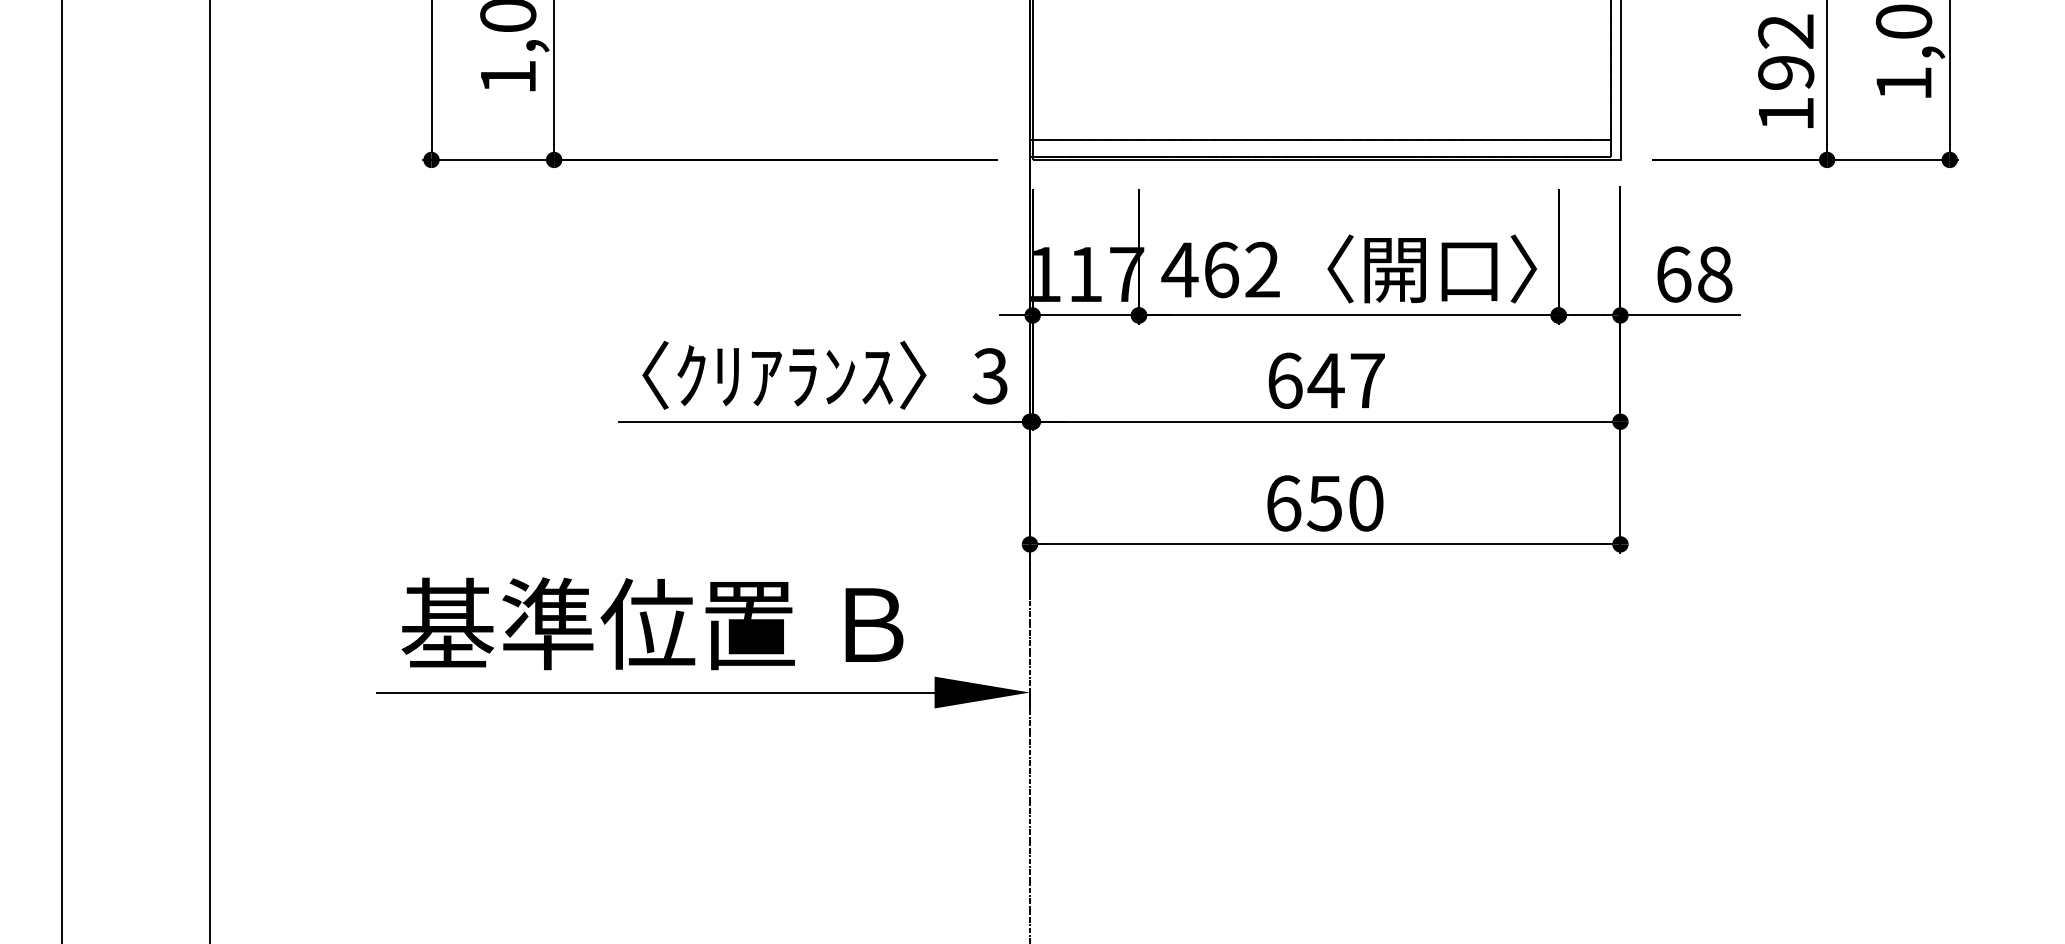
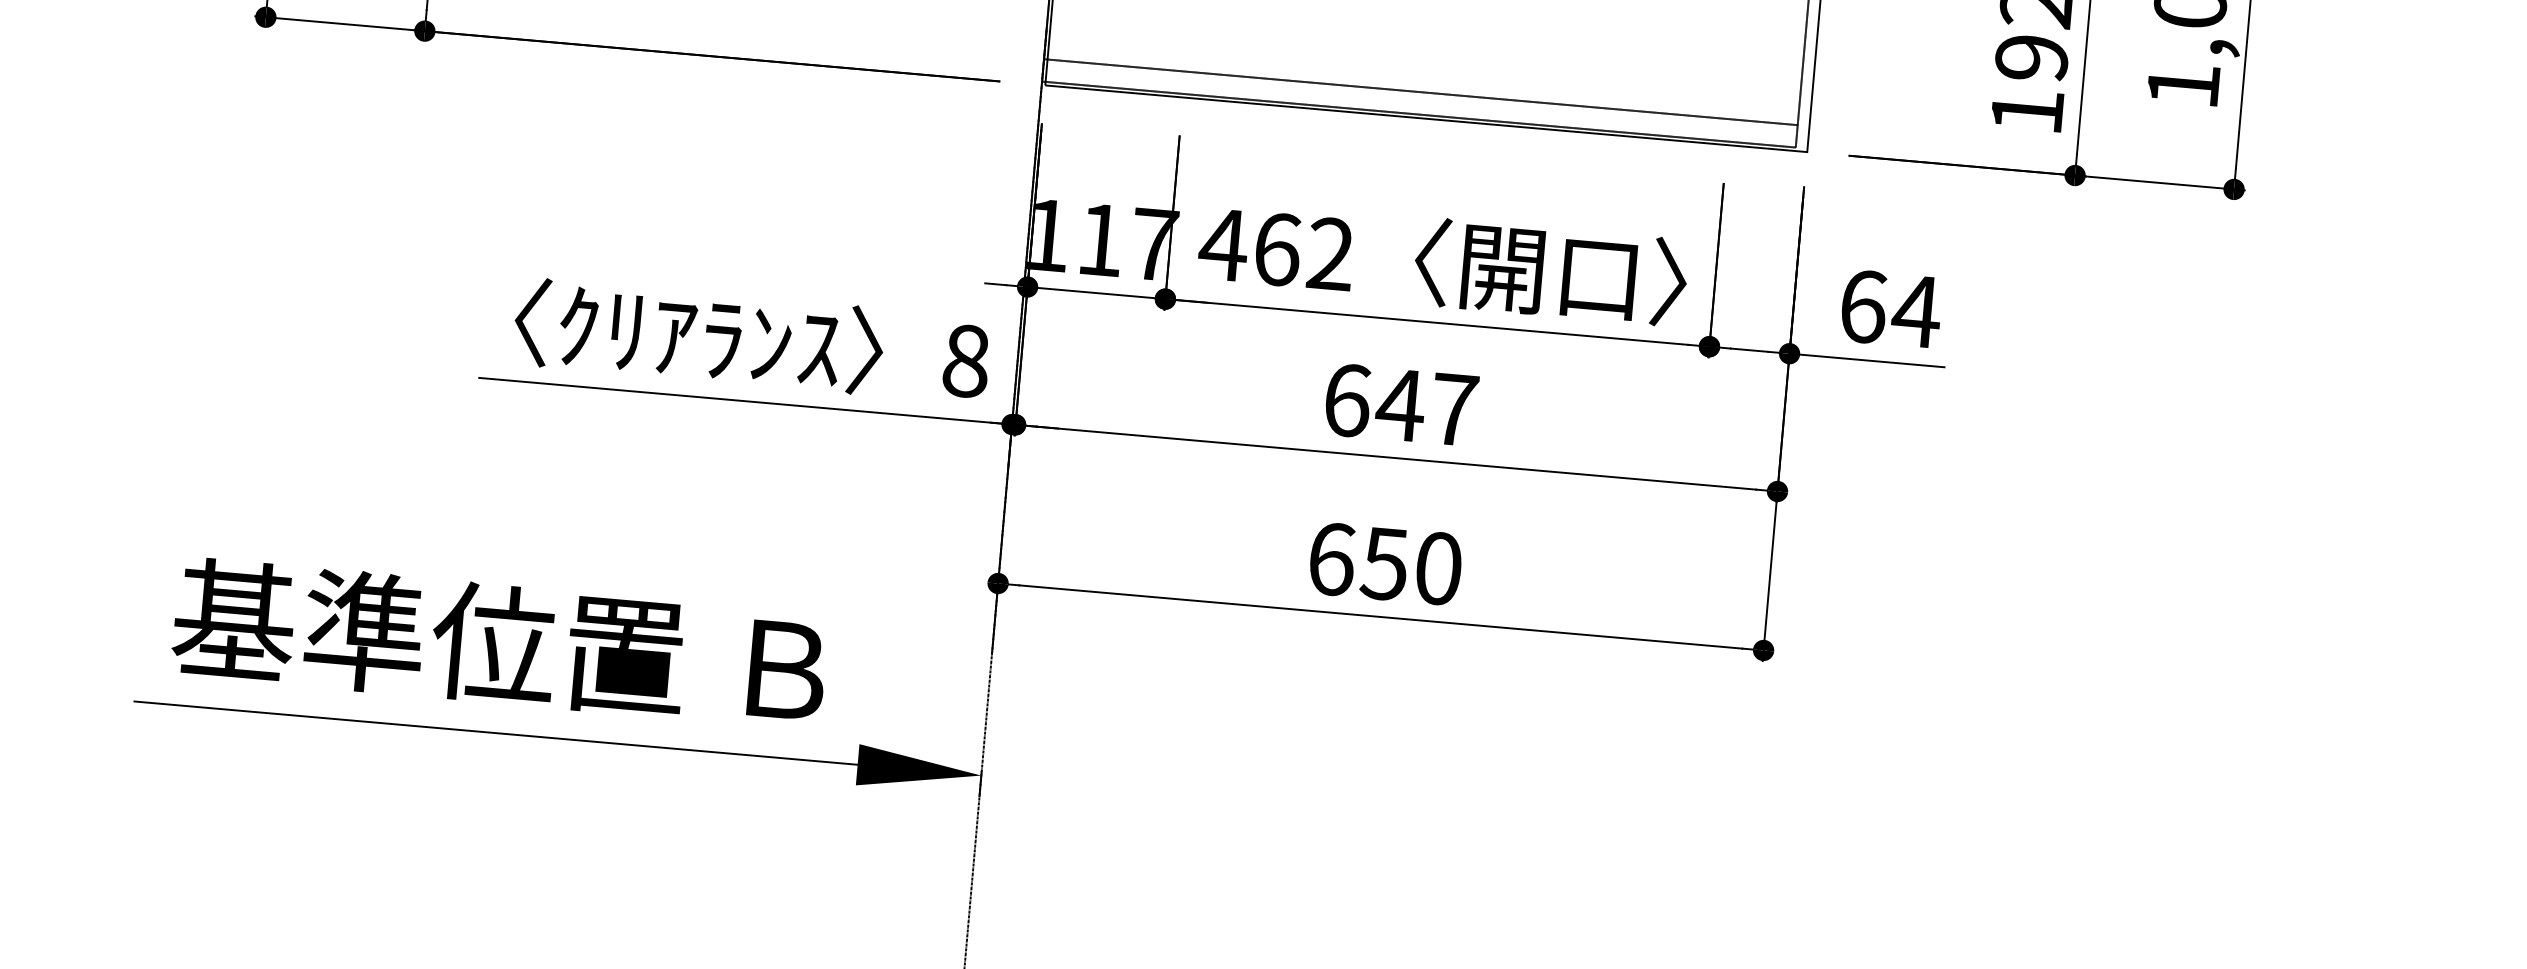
text: (1714, 274) -> (1916, 311), 68 -> 64
text: (990, 376) -> (965, 361), 3 -> 8

